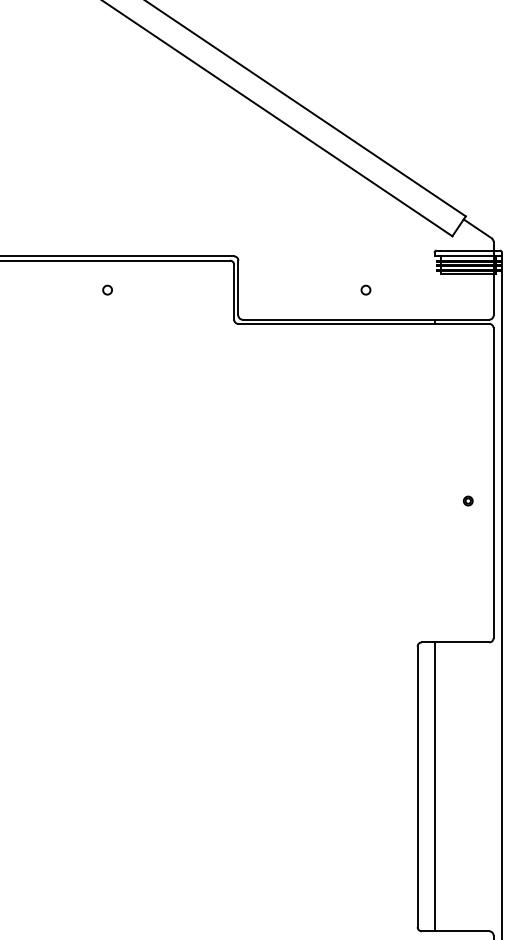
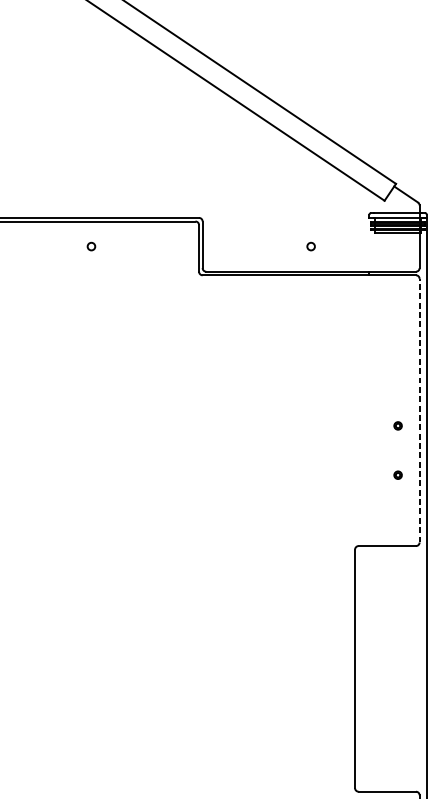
line: (493, 482) -> (419, 410), solid -> dashed
part: (467, 558) -> (397, 474), added
line: (434, 786) -> (369, 668), removed

